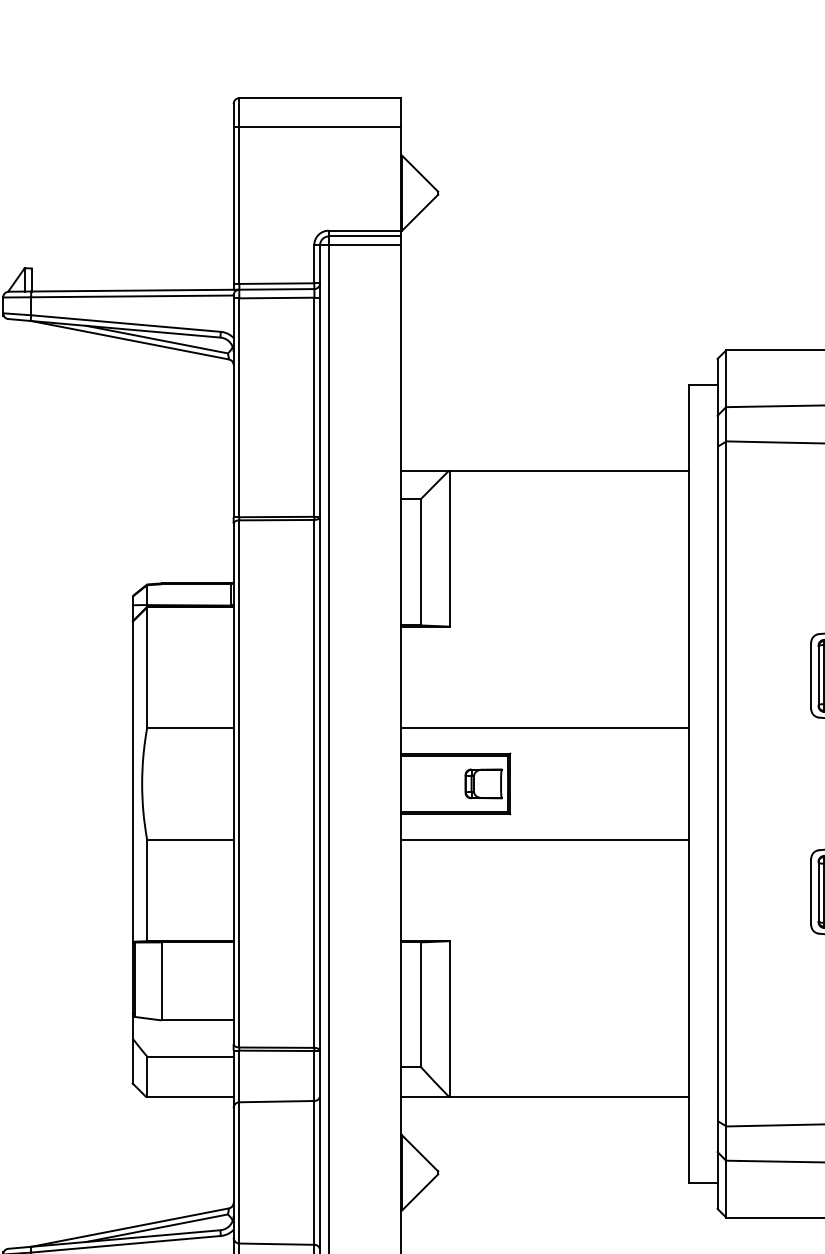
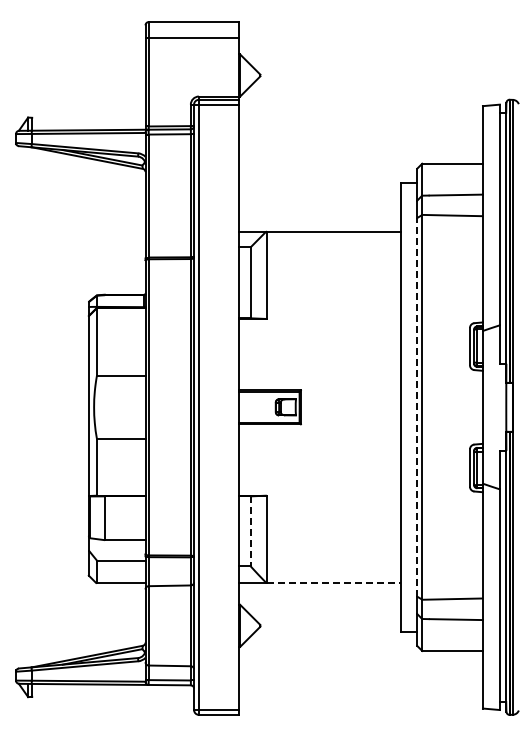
line: (545, 727) -> (320, 375), removed
line: (717, 782) -> (417, 406), solid -> dashed
line: (545, 839) -> (320, 438), removed
line: (420, 1004) -> (250, 531), solid -> dashed
line: (570, 1095) -> (334, 582), solid -> dashed

